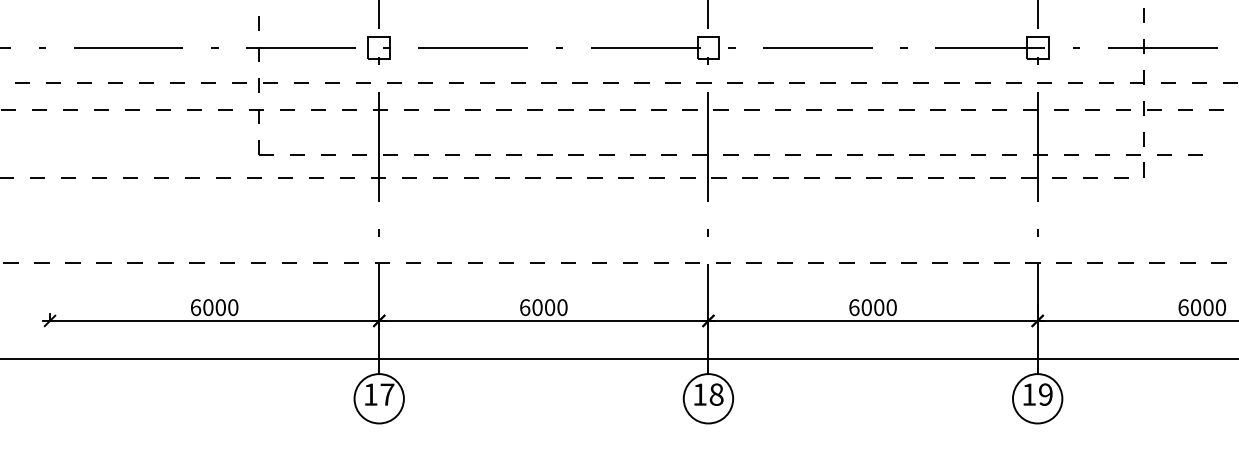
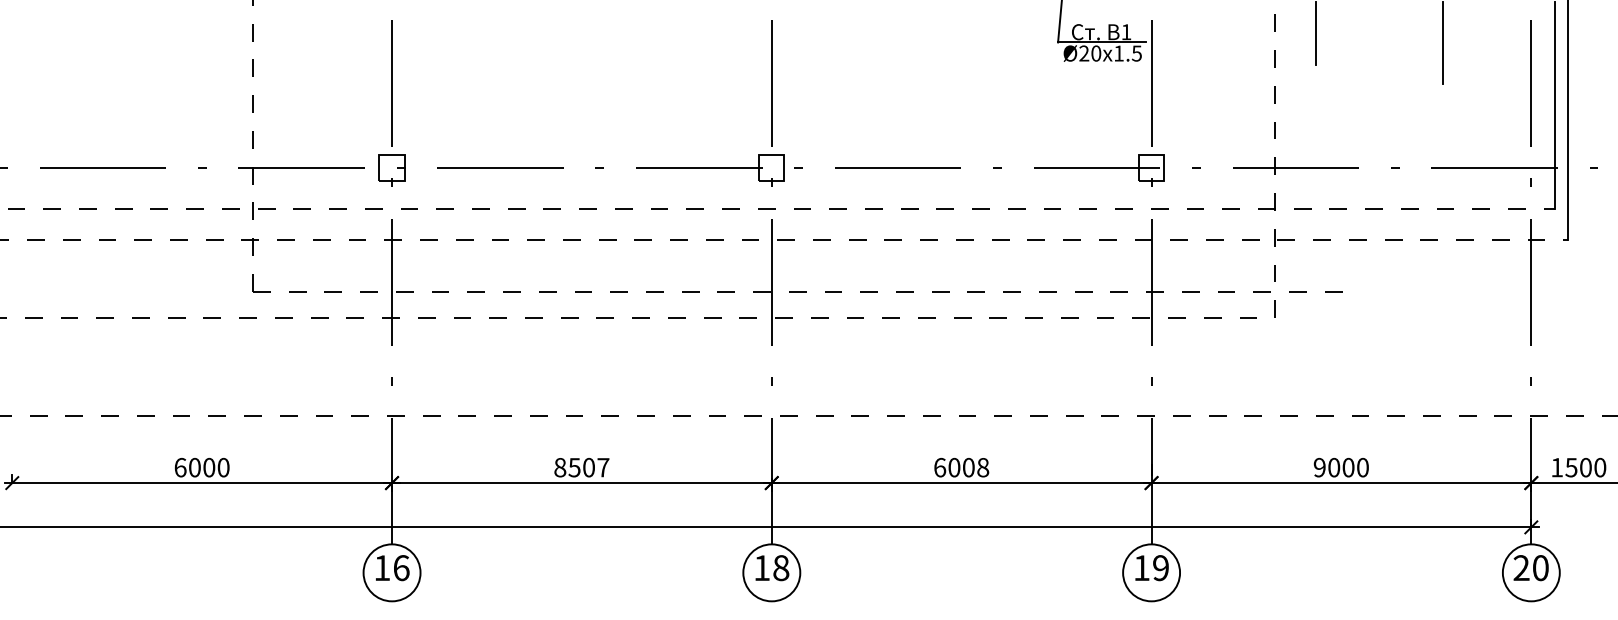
text: (543, 307) -> (581, 467), 6000 -> 8507
text: (891, 307) -> (983, 467), 6000 -> 6008
text: (1183, 307) -> (1319, 467), 6000 -> 9000
text: (387, 395) -> (401, 568), 17 -> 16

